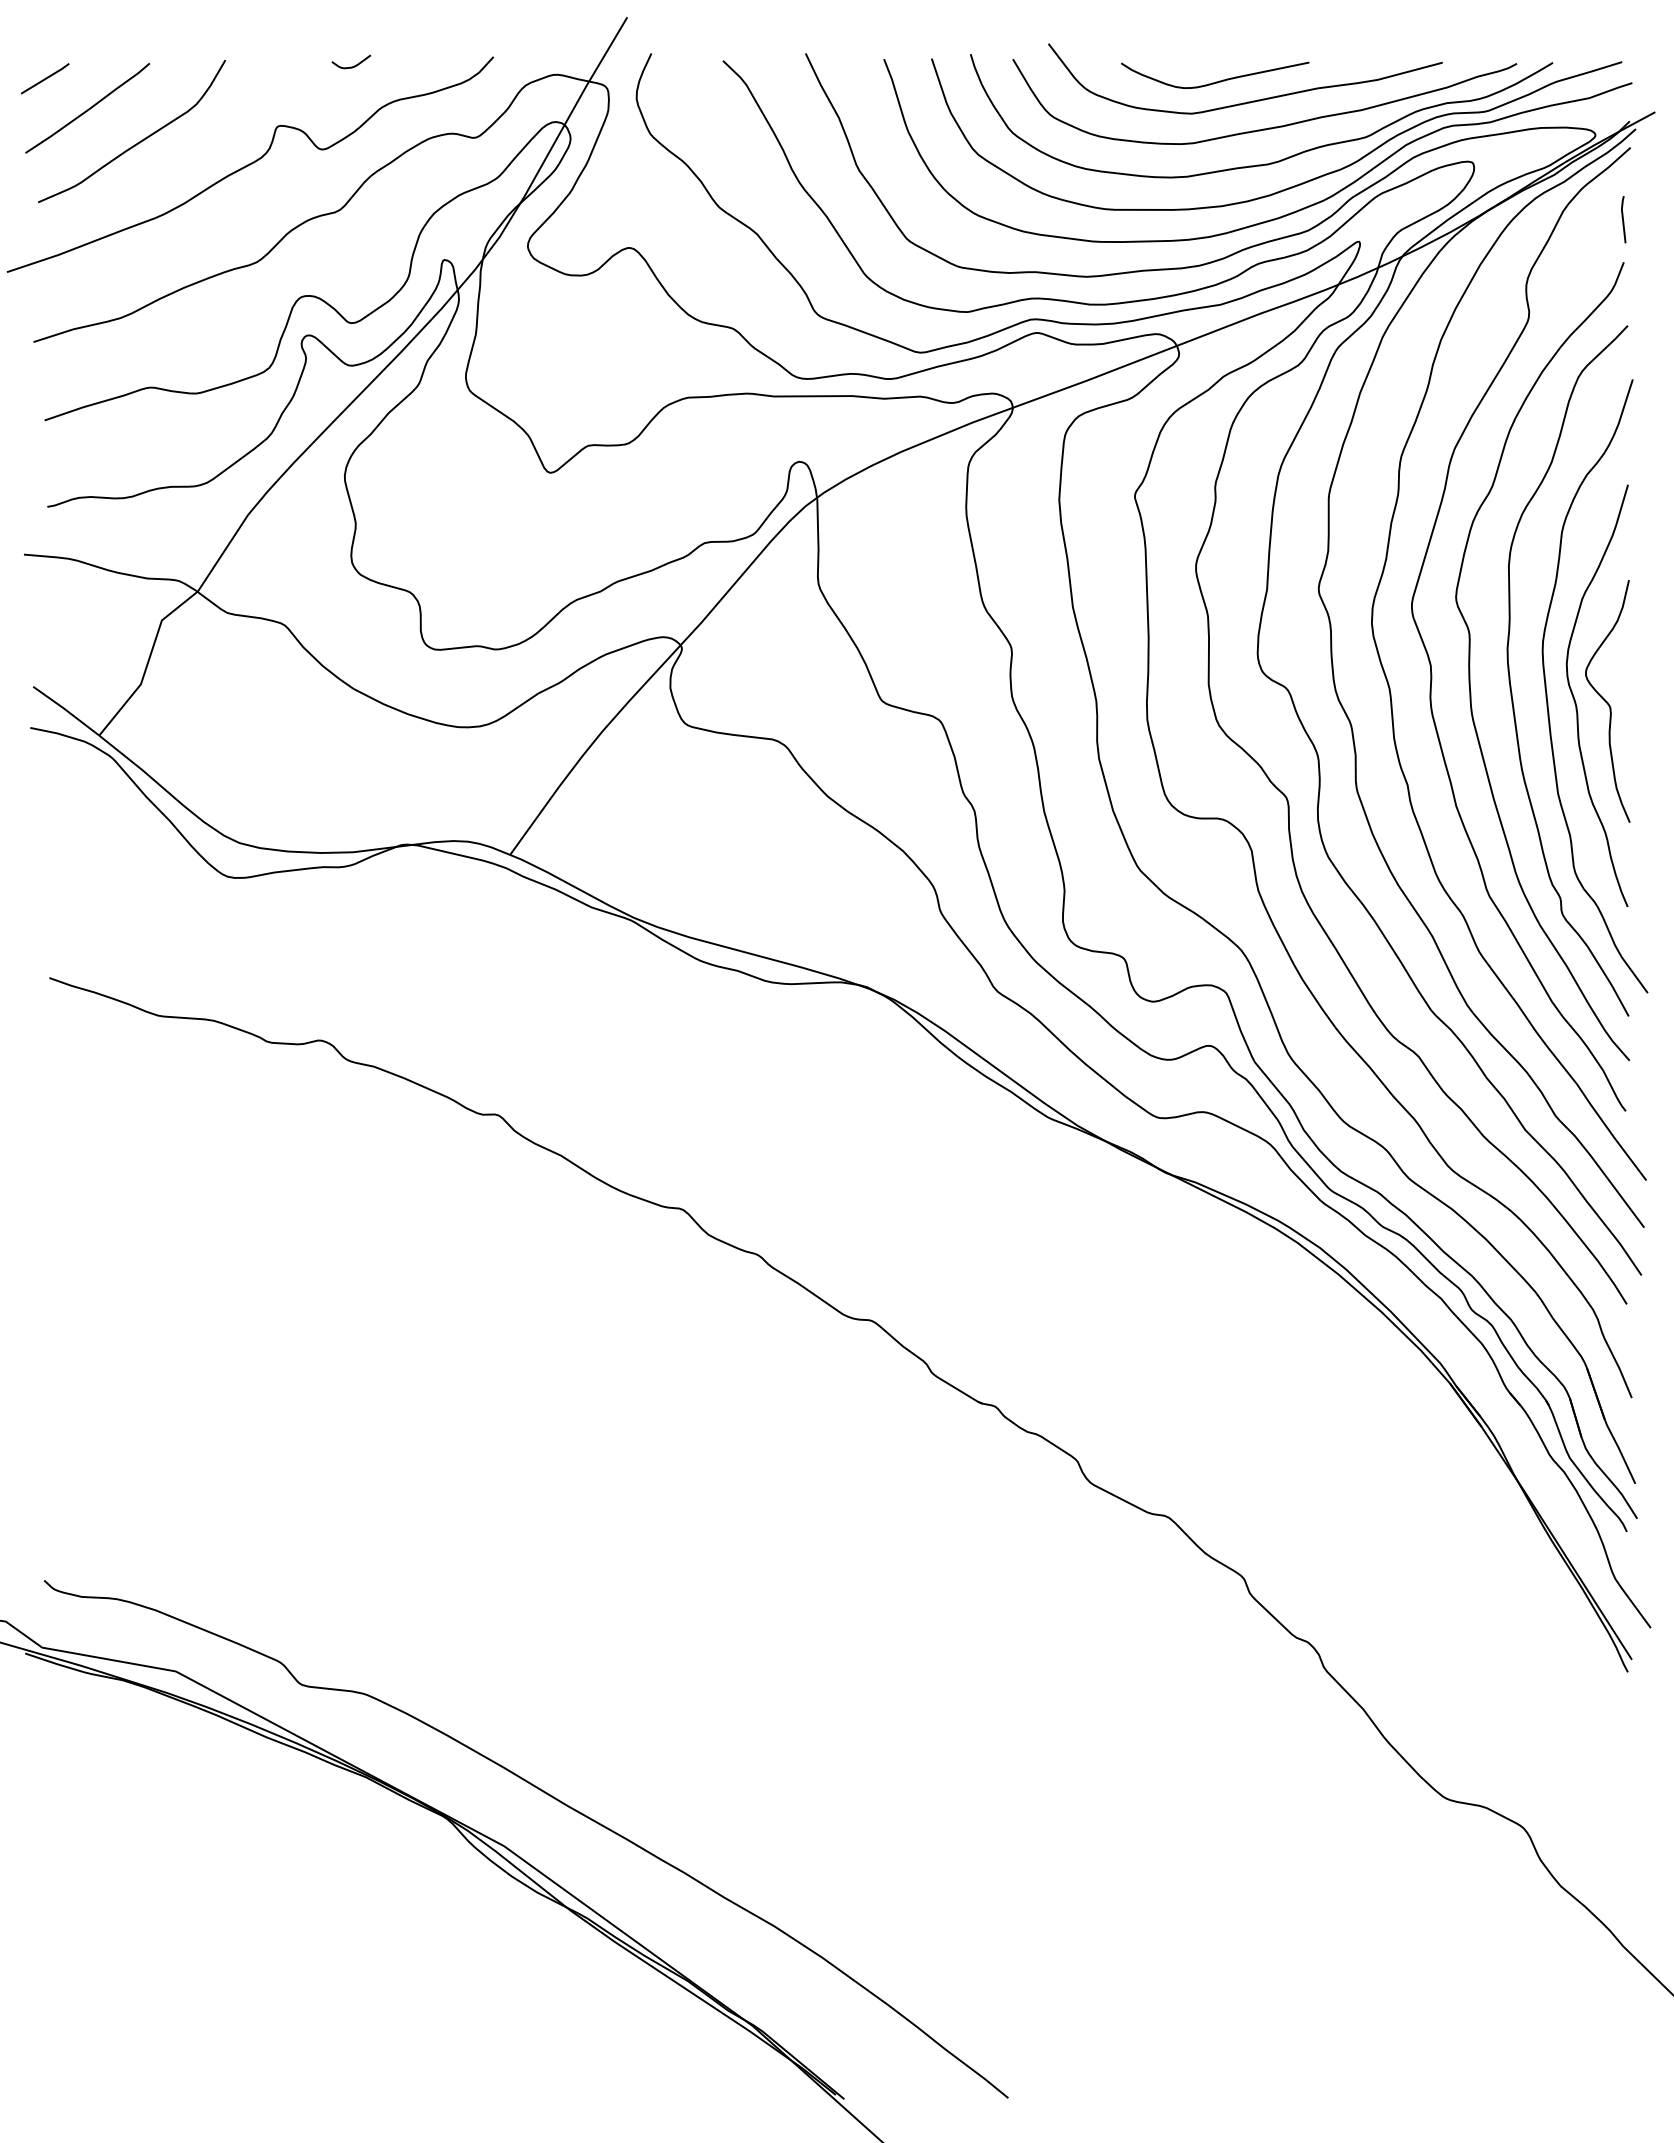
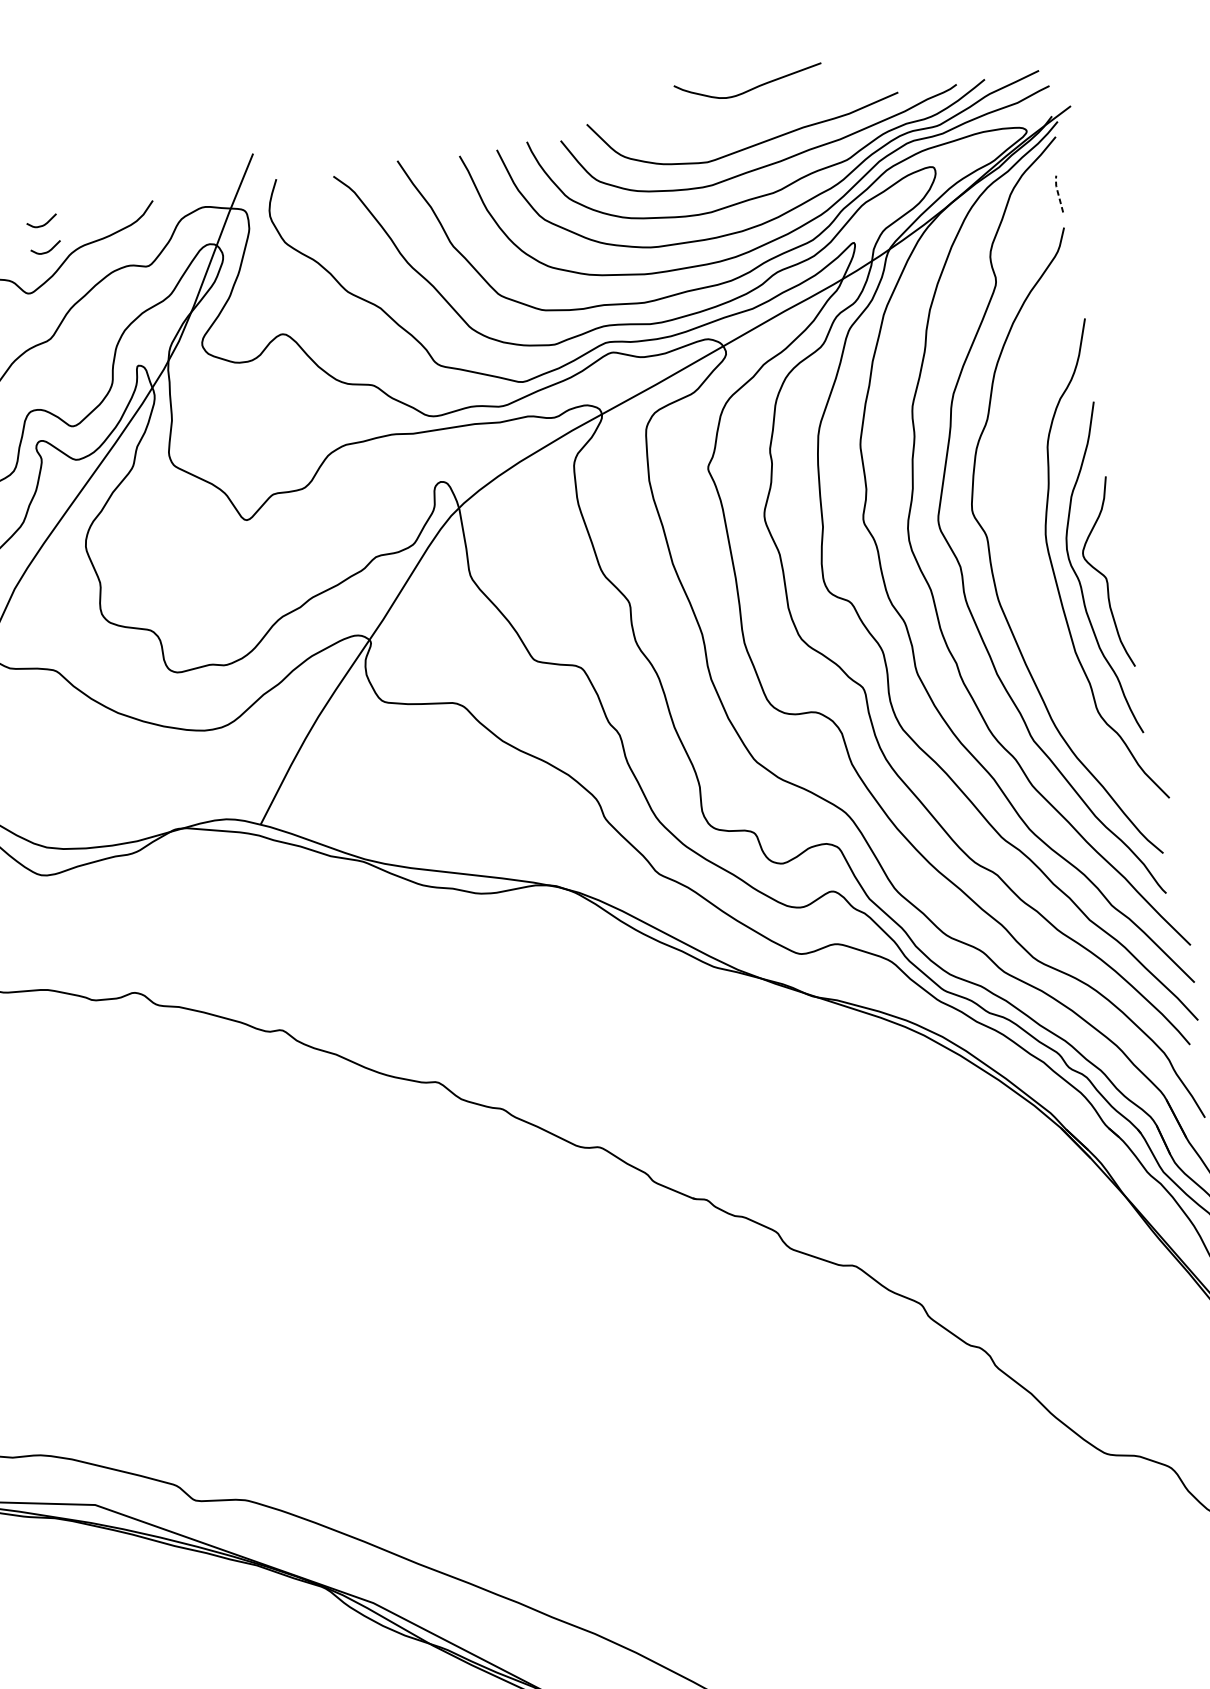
curve: (1215, 81) -> (749, 89), moved
curve: (350, 100) -> (45, 251), added
line: (1622, 218) -> (1057, 193), solid -> dashed
curve: (1510, 675) -> (1024, 565), removed

